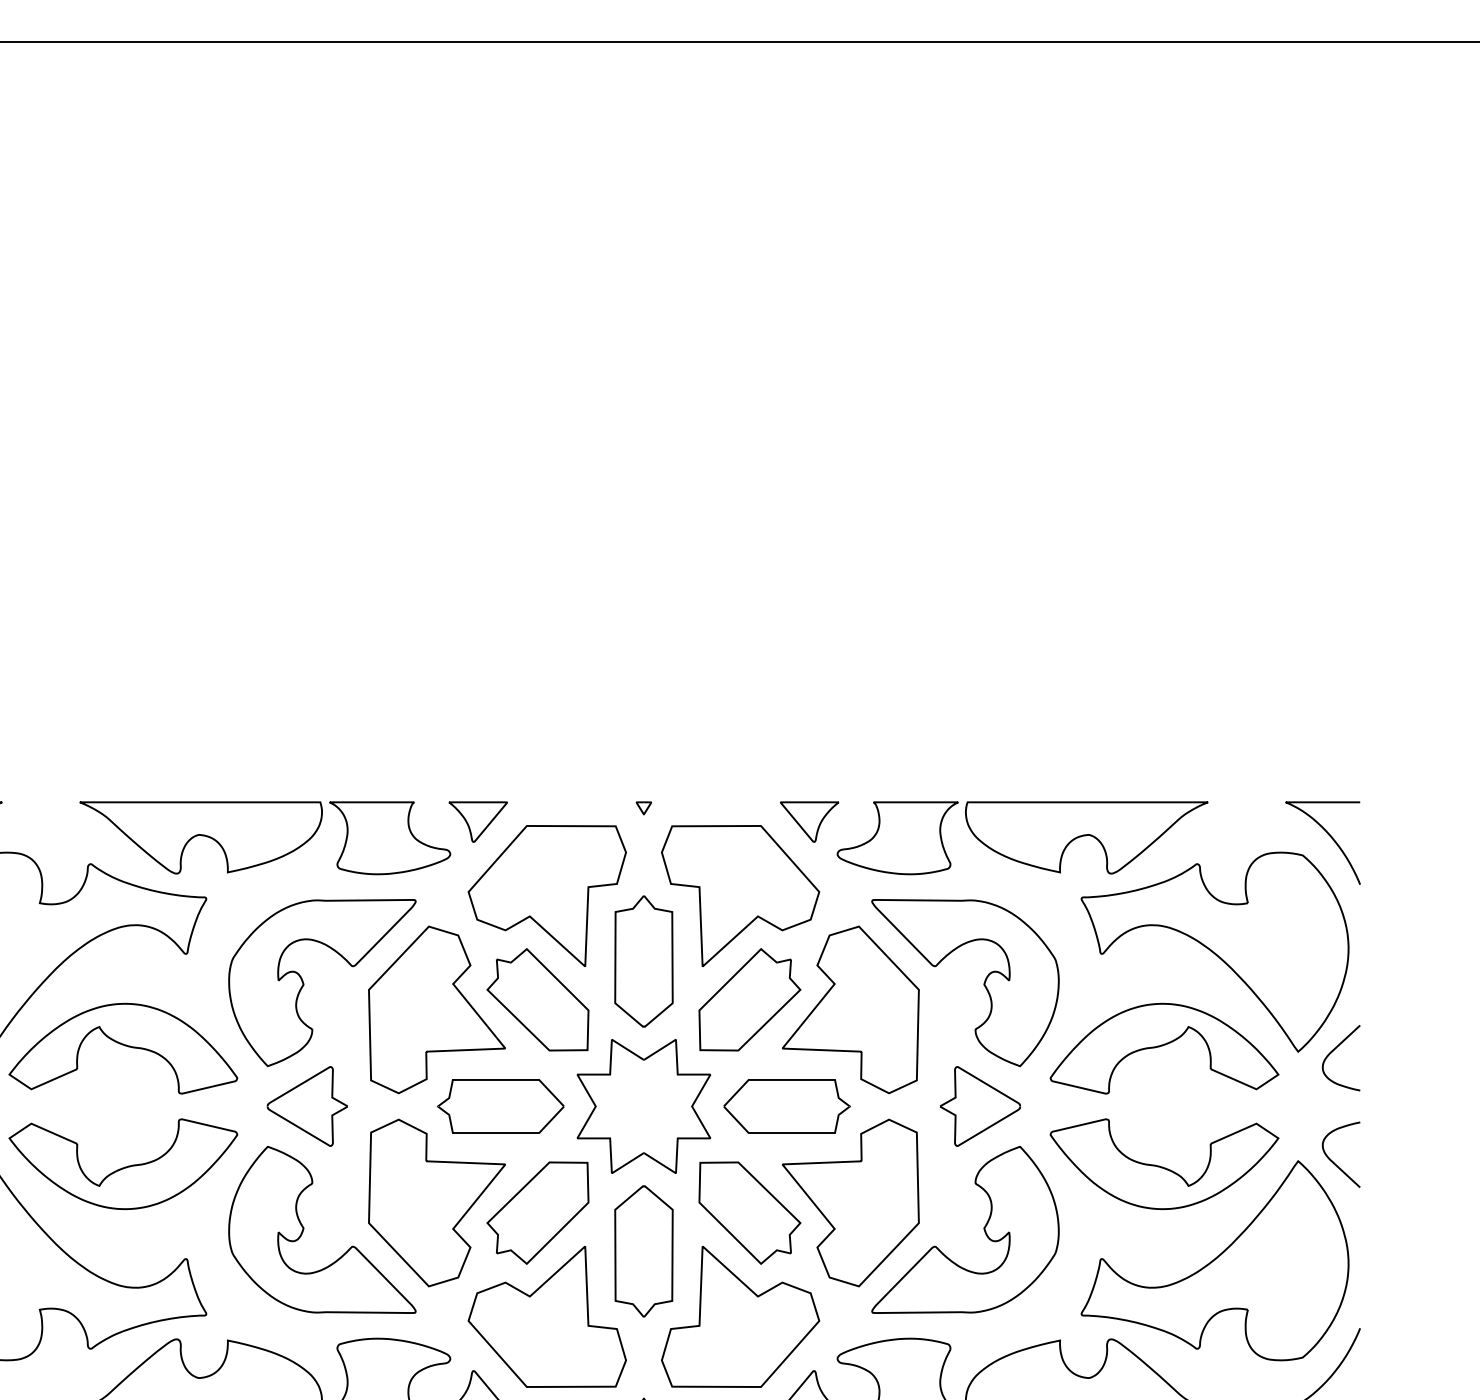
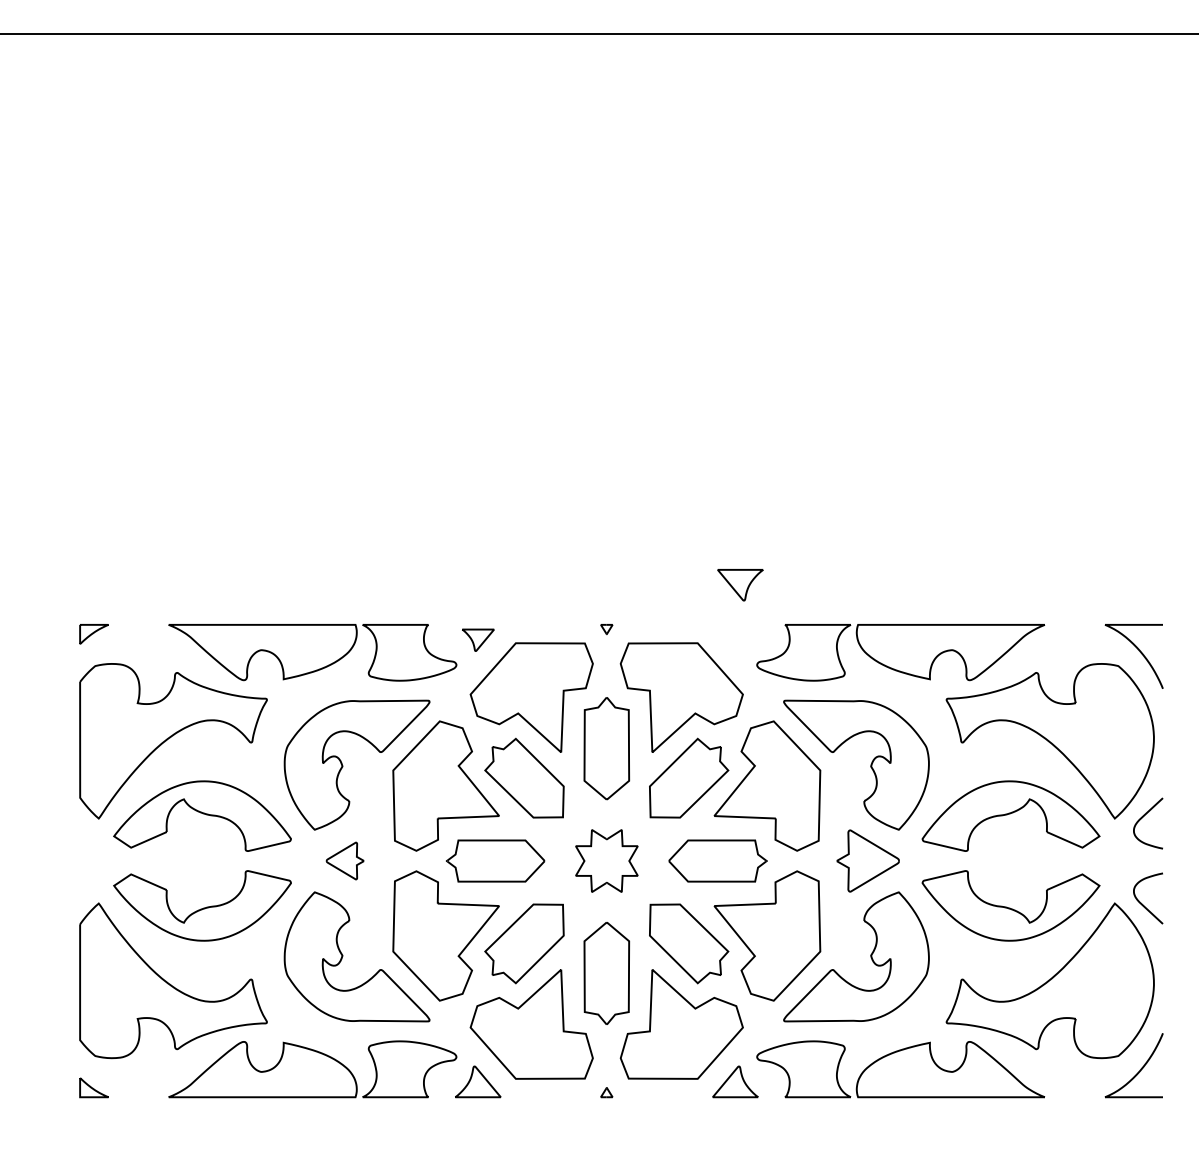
part: (478, 822) -> (478, 640), size x0.7
part: (809, 822) -> (740, 585), moved
part: (306, 1105) -> (344, 860), size x0.6
part: (643, 1105) -> (606, 860), size x0.6

